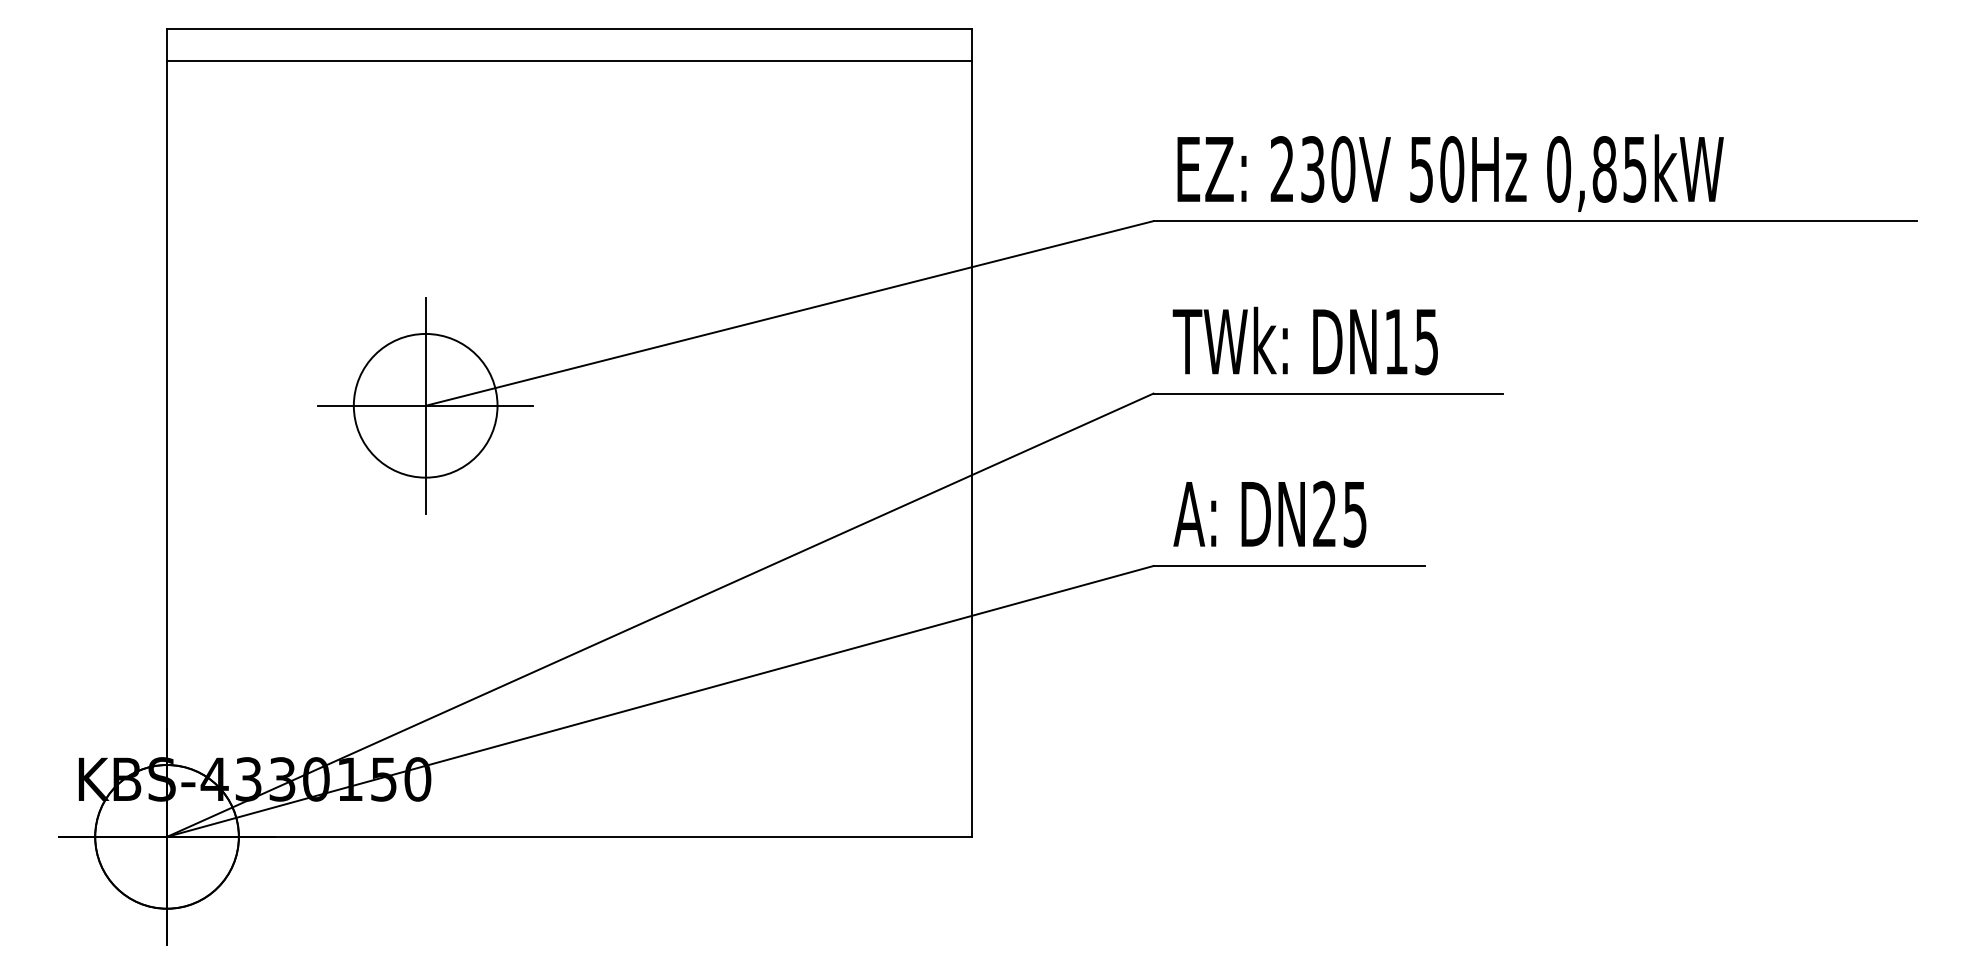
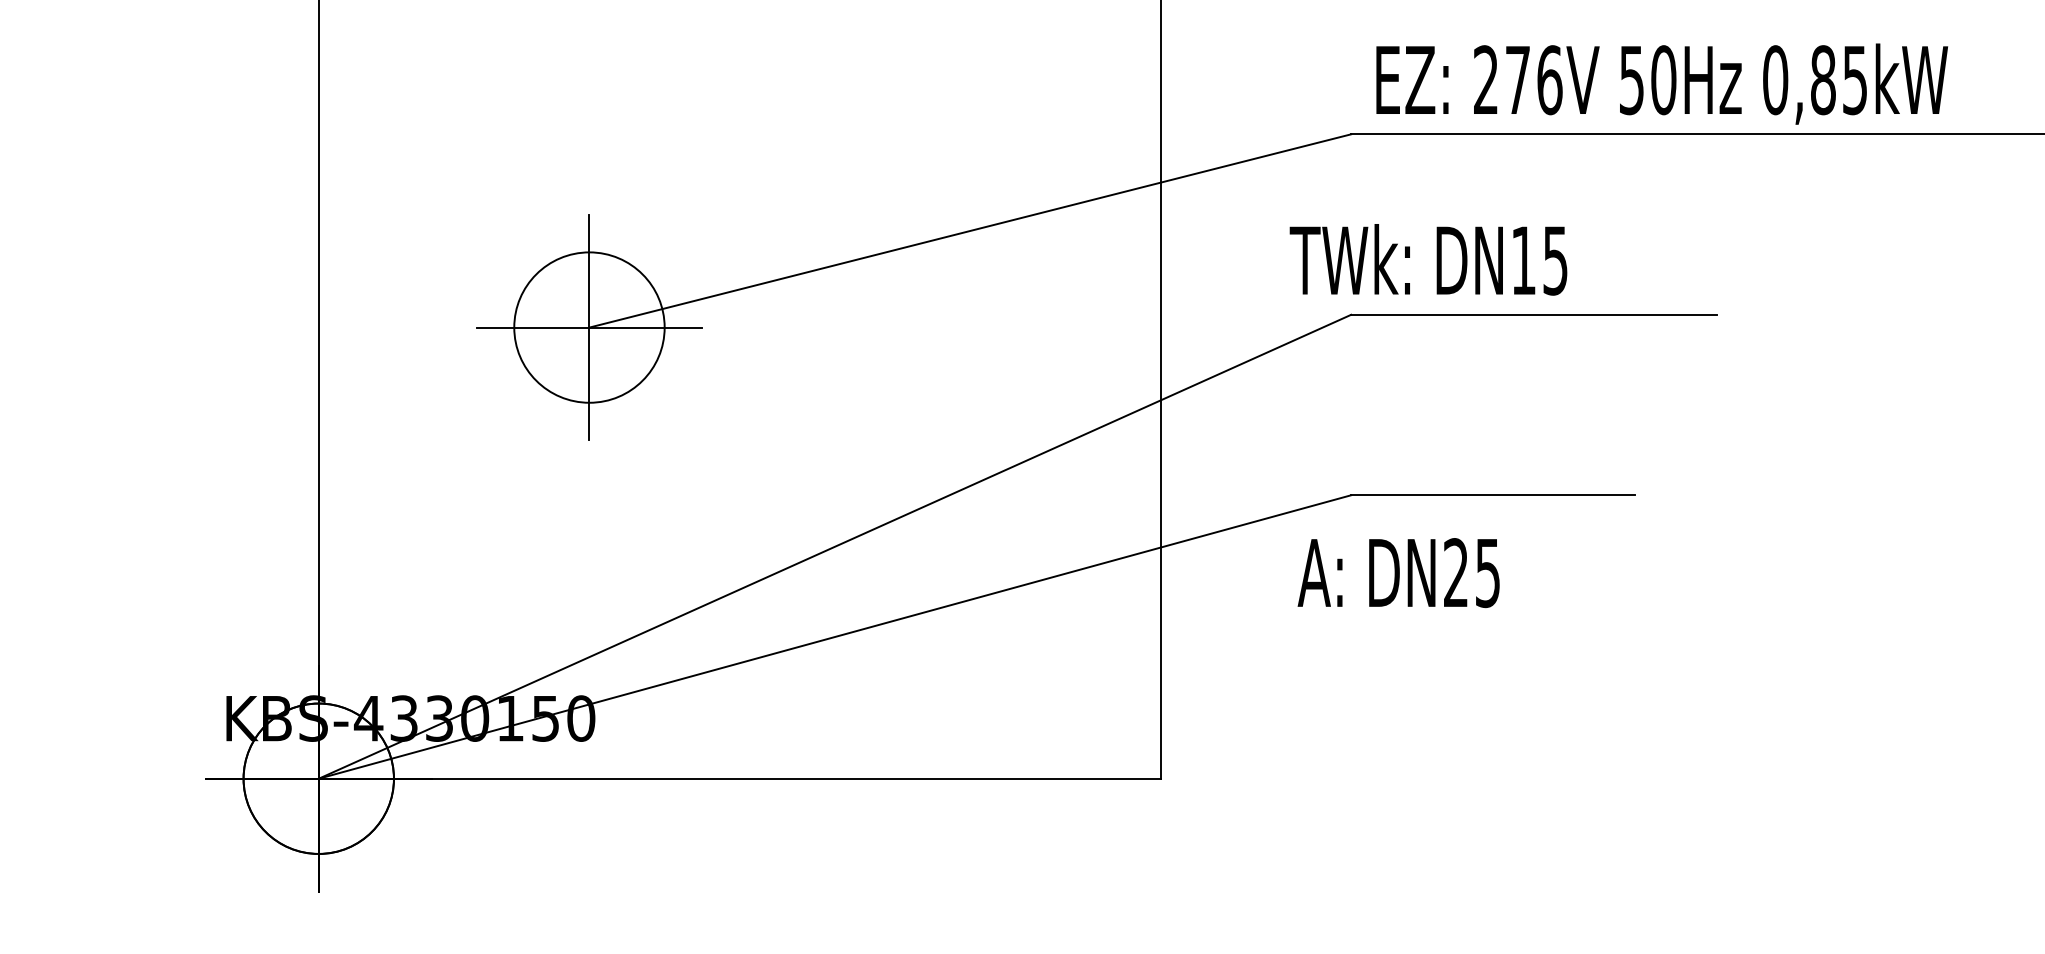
text: (1328, 169) -> (1534, 80), 230V -> 276V
text: (1304, 340) -> (1427, 259), moved
text: (1269, 513) -> (1398, 572), moved

